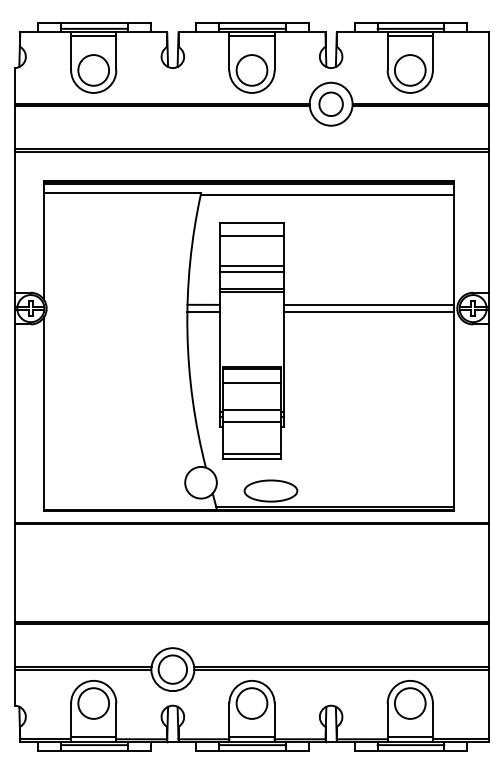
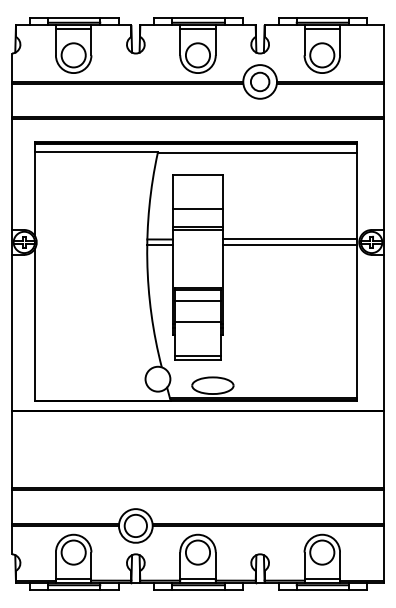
line: (251, 236) -> (197, 185), removed
line: (251, 271) -> (197, 213), removed
line: (251, 422) -> (197, 331), removed

